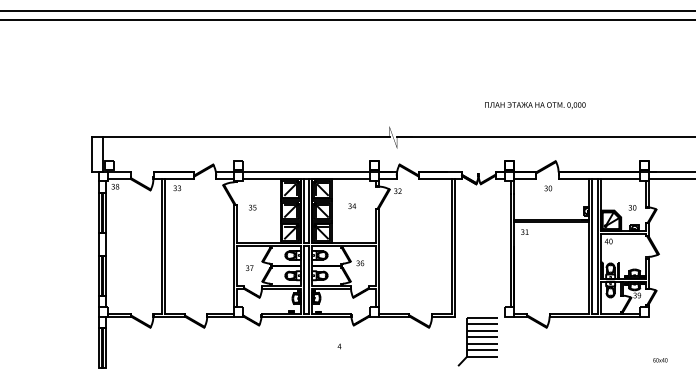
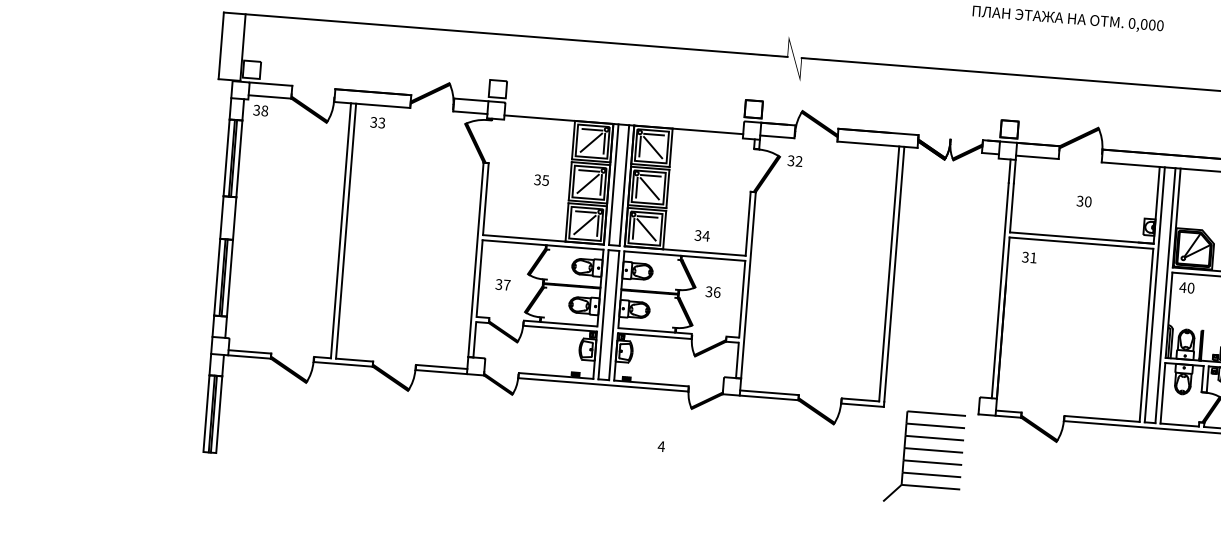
line: (306, 172) -> (624, 112), removed
text: (548, 188) -> (1084, 201), moved
text: (352, 205) -> (702, 234), moved
text: (252, 207) -> (541, 179), moved

